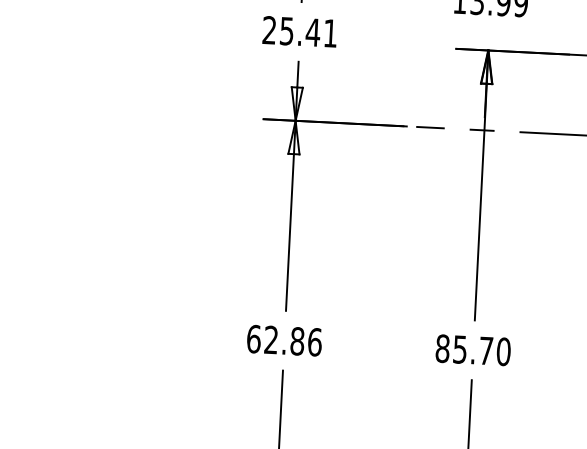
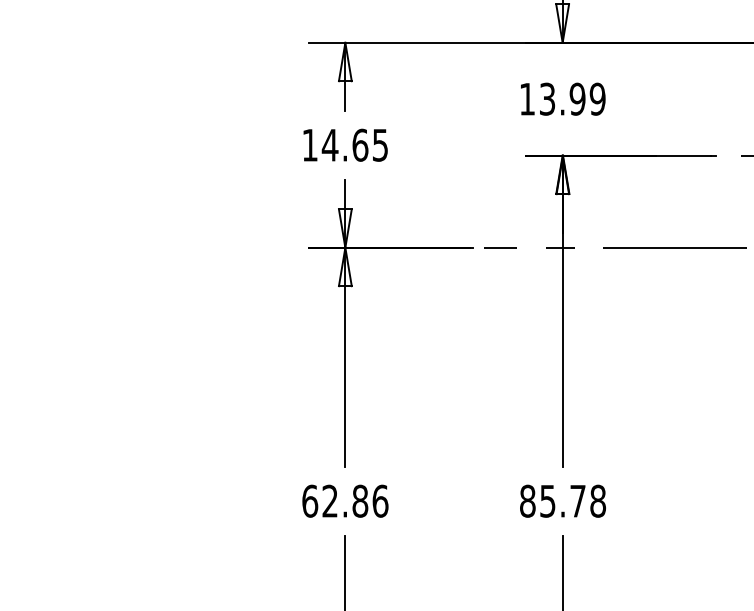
text: (299, 31) -> (344, 144), 25.41 -> 14.65
text: (504, 352) -> (598, 501), 85.70 -> 85.78

